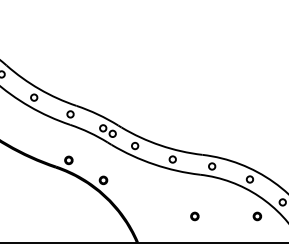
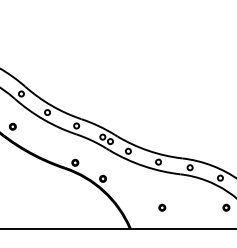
part: (195, 216) -> (162, 207), moved

